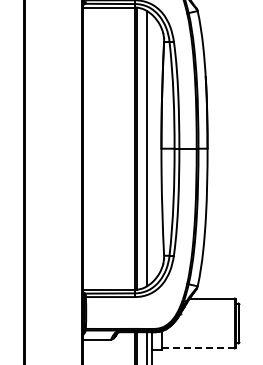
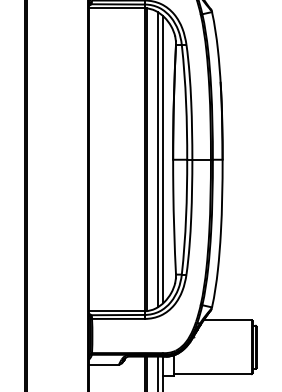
line: (151, 148) -> (162, 159), added
line: (198, 348) -> (212, 374), dashed -> solid

